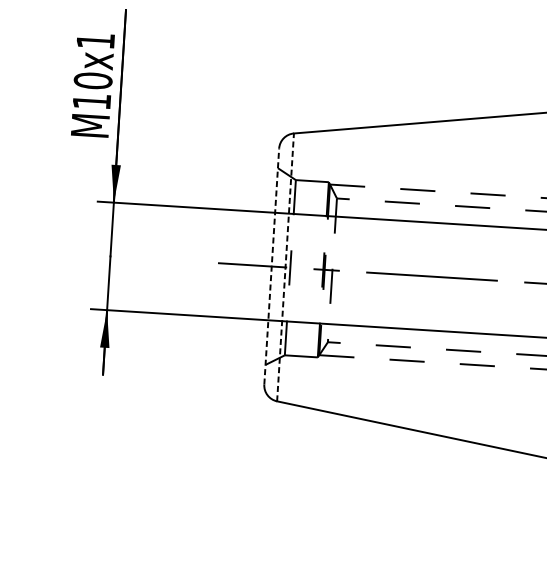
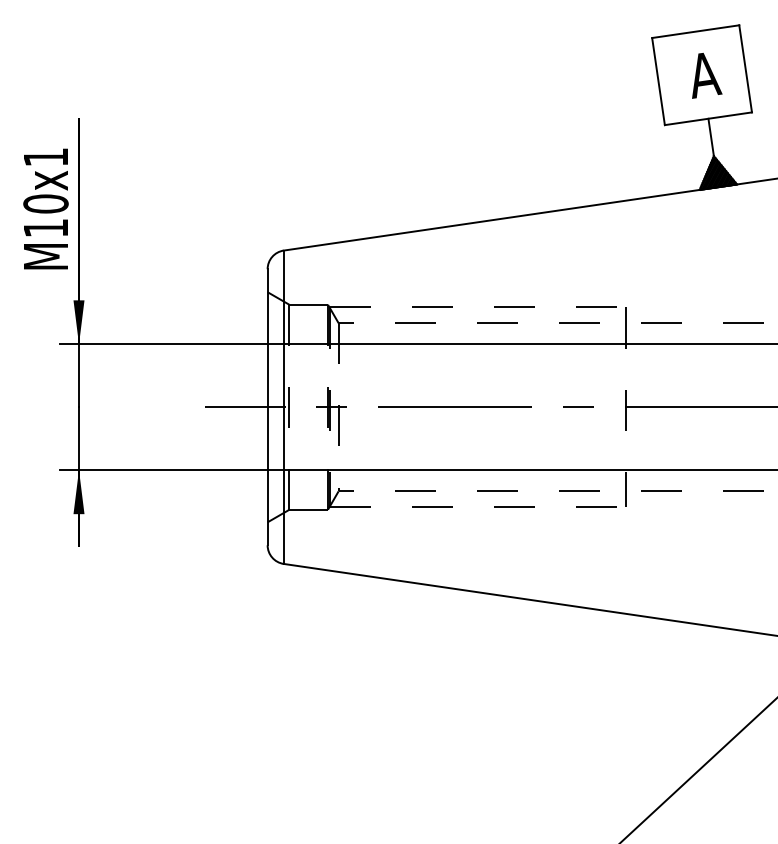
line: (271, 265) -> (267, 406), dashed -> solid
line: (285, 267) -> (283, 407), dashed -> solid

